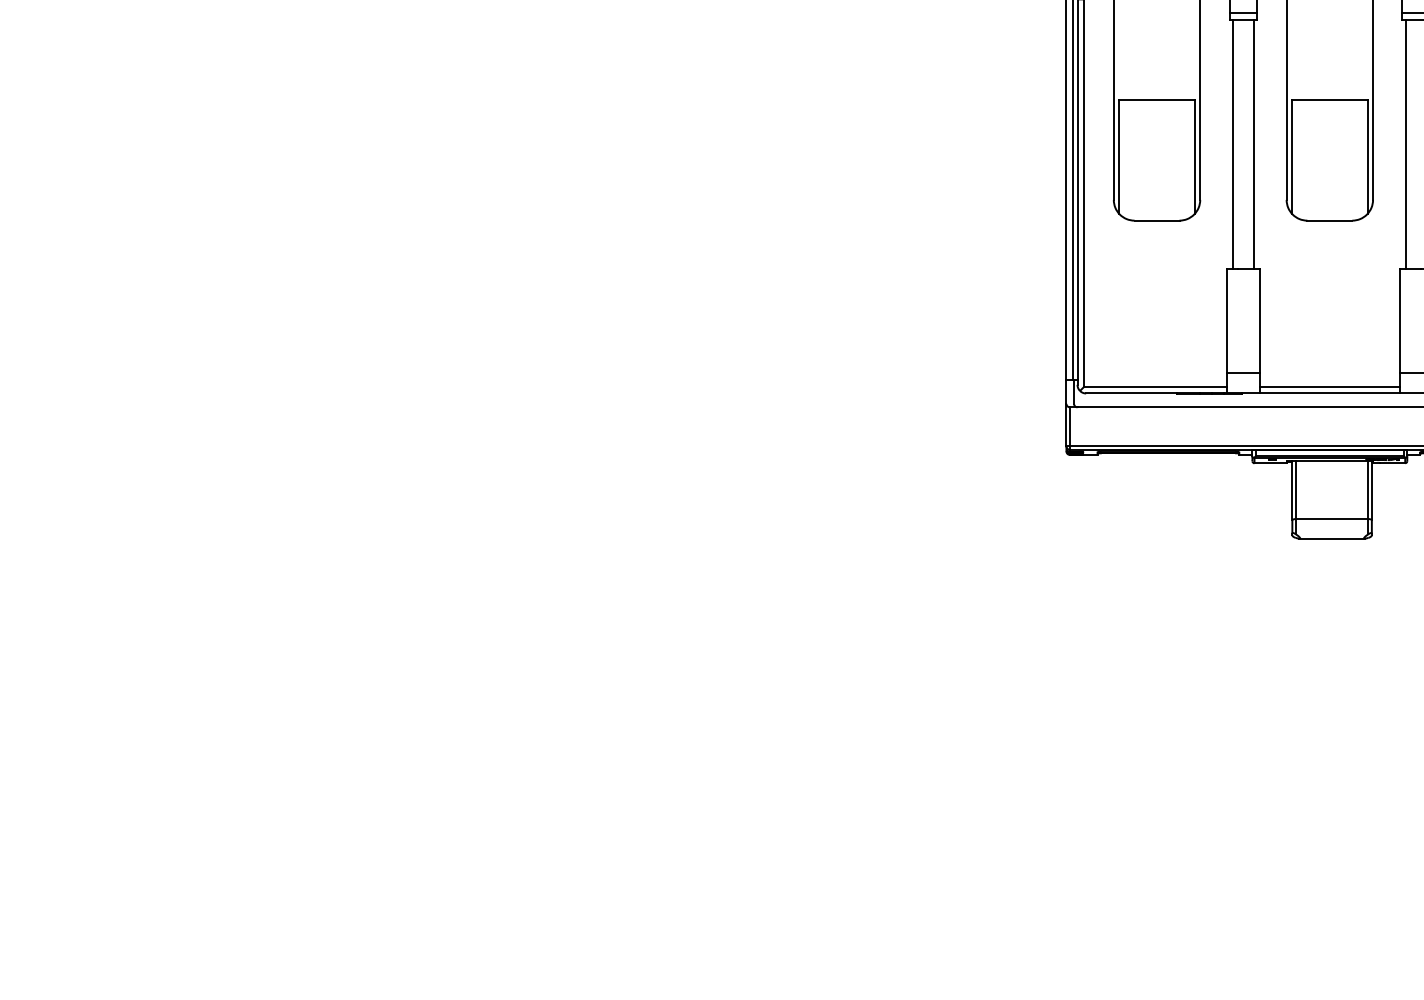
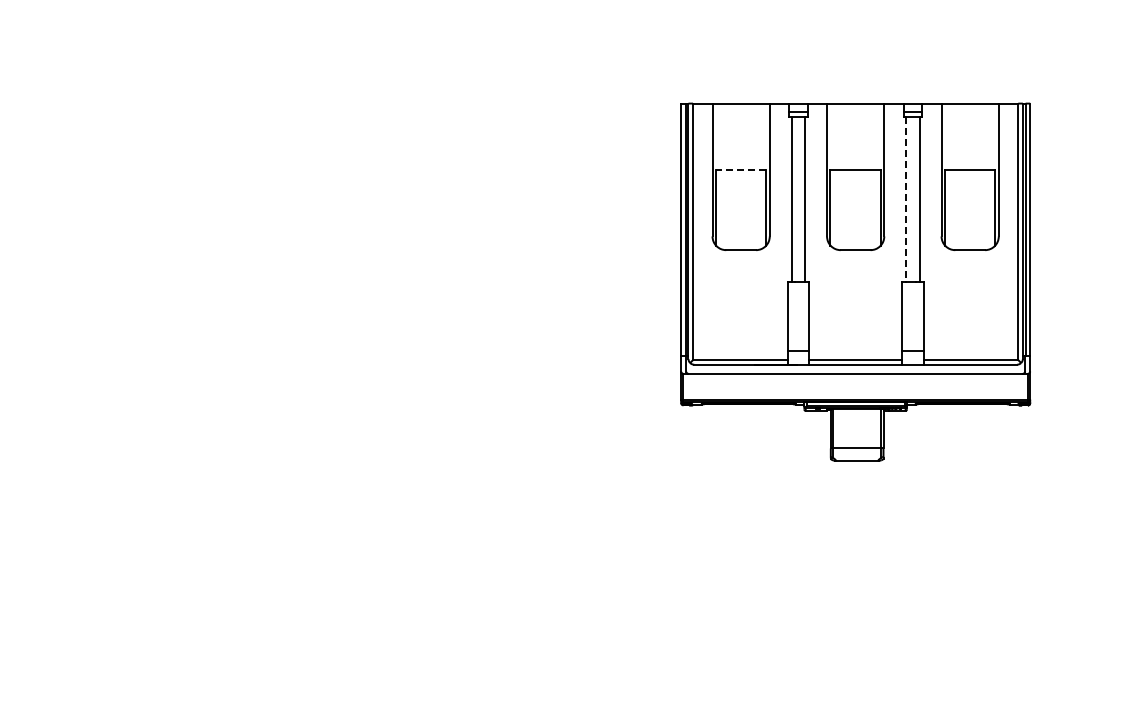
line: (1156, 100) -> (740, 170), solid -> dashed
line: (1406, 145) -> (906, 200), solid -> dashed

